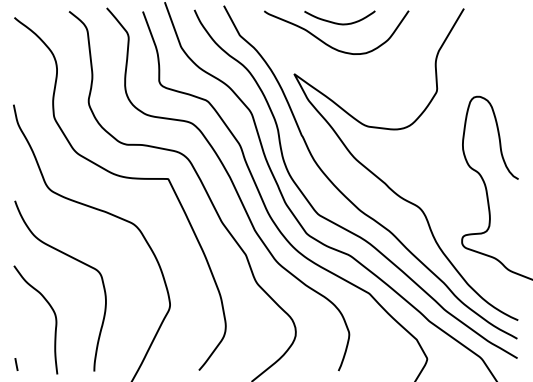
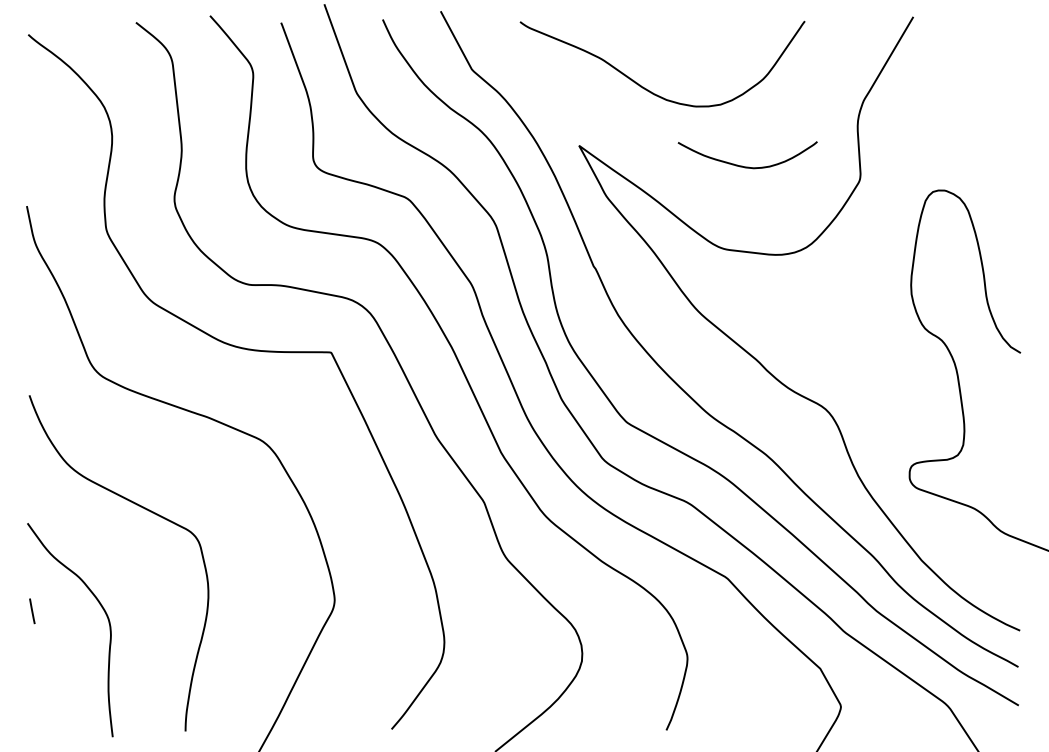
curve: (337, 22) -> (743, 164), moved
line: (16, 364) -> (32, 611), moved

